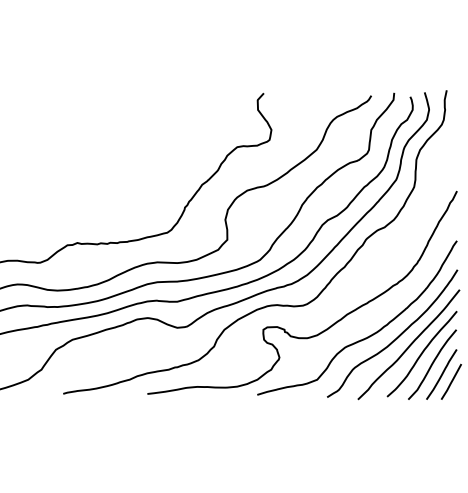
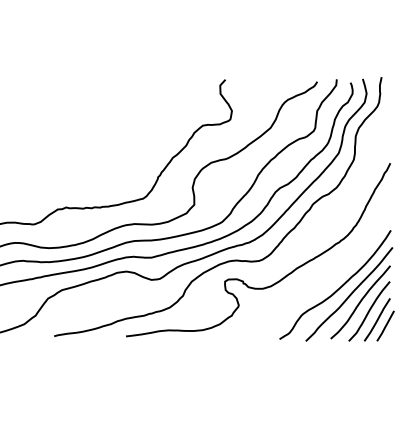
curve: (366, 336) -> (313, 287), removed

